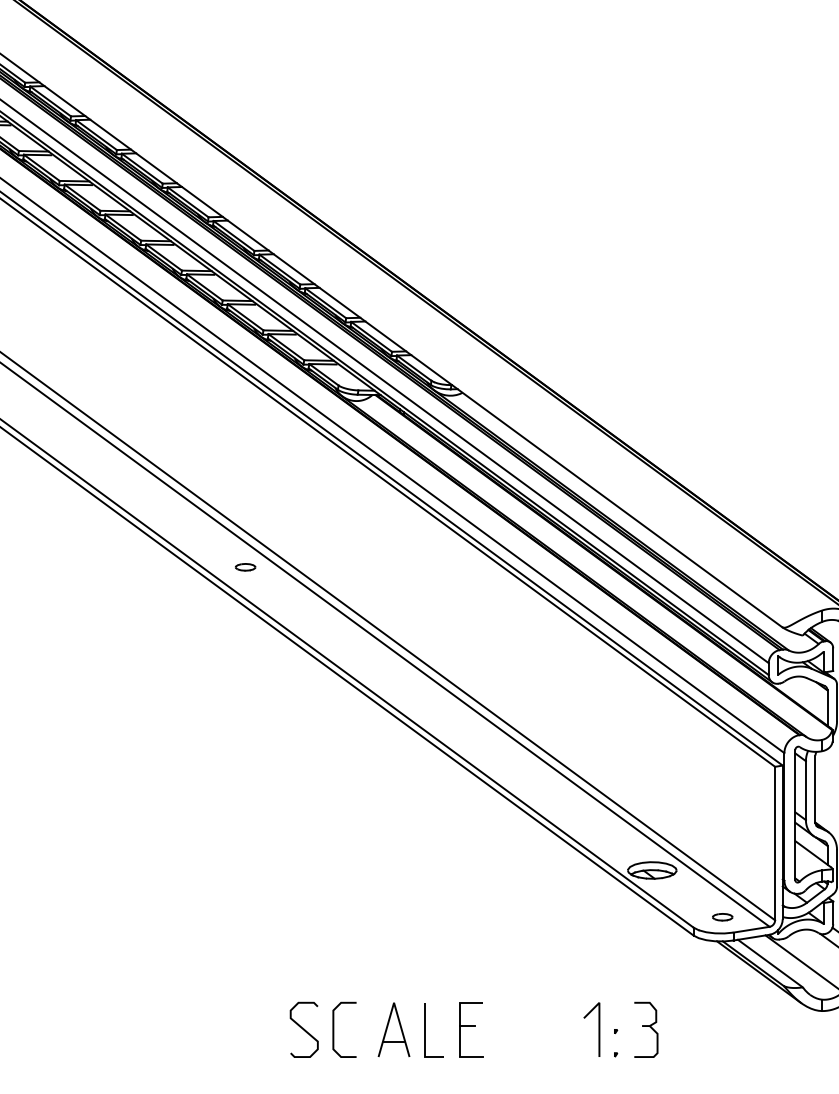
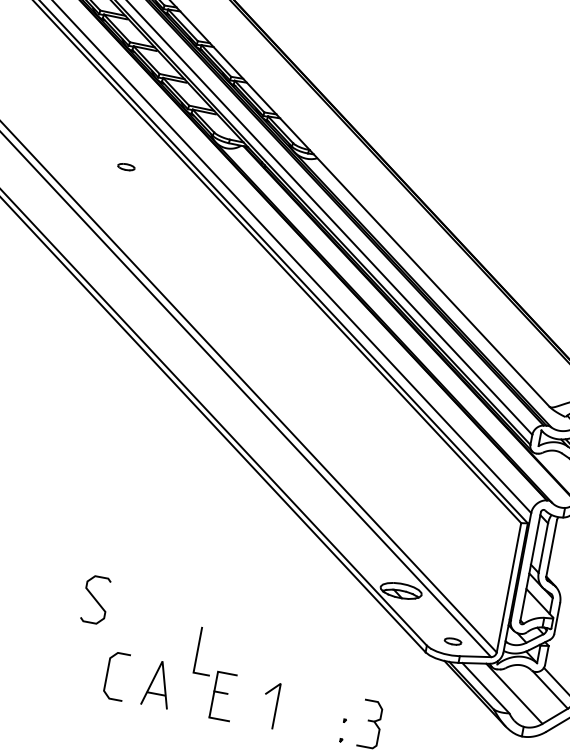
part: (245, 567) -> (126, 167), moved
curve: (303, 1029) -> (95, 599), moved
line: (598, 1029) -> (275, 706), moved
line: (425, 1030) -> (198, 650), moved

